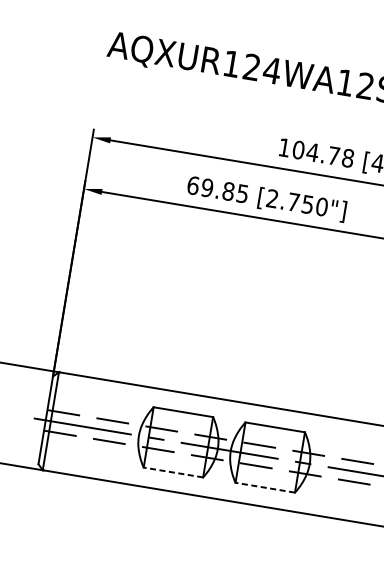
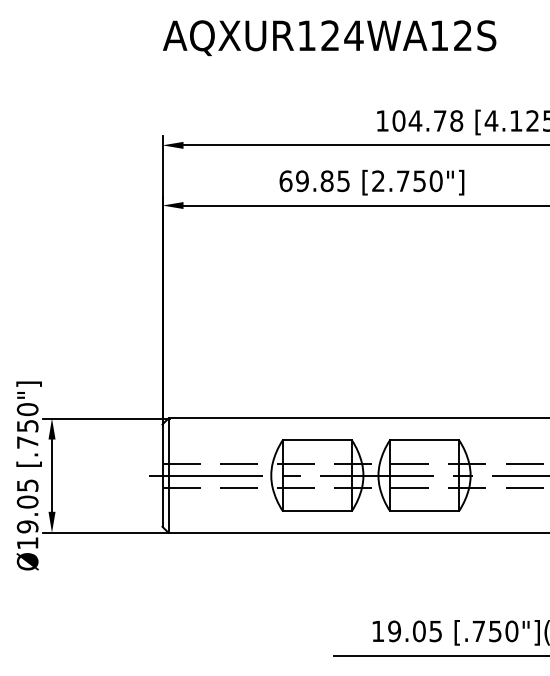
line: (173, 472) -> (317, 510), dashed -> solid
line: (265, 487) -> (424, 510), dashed -> solid

